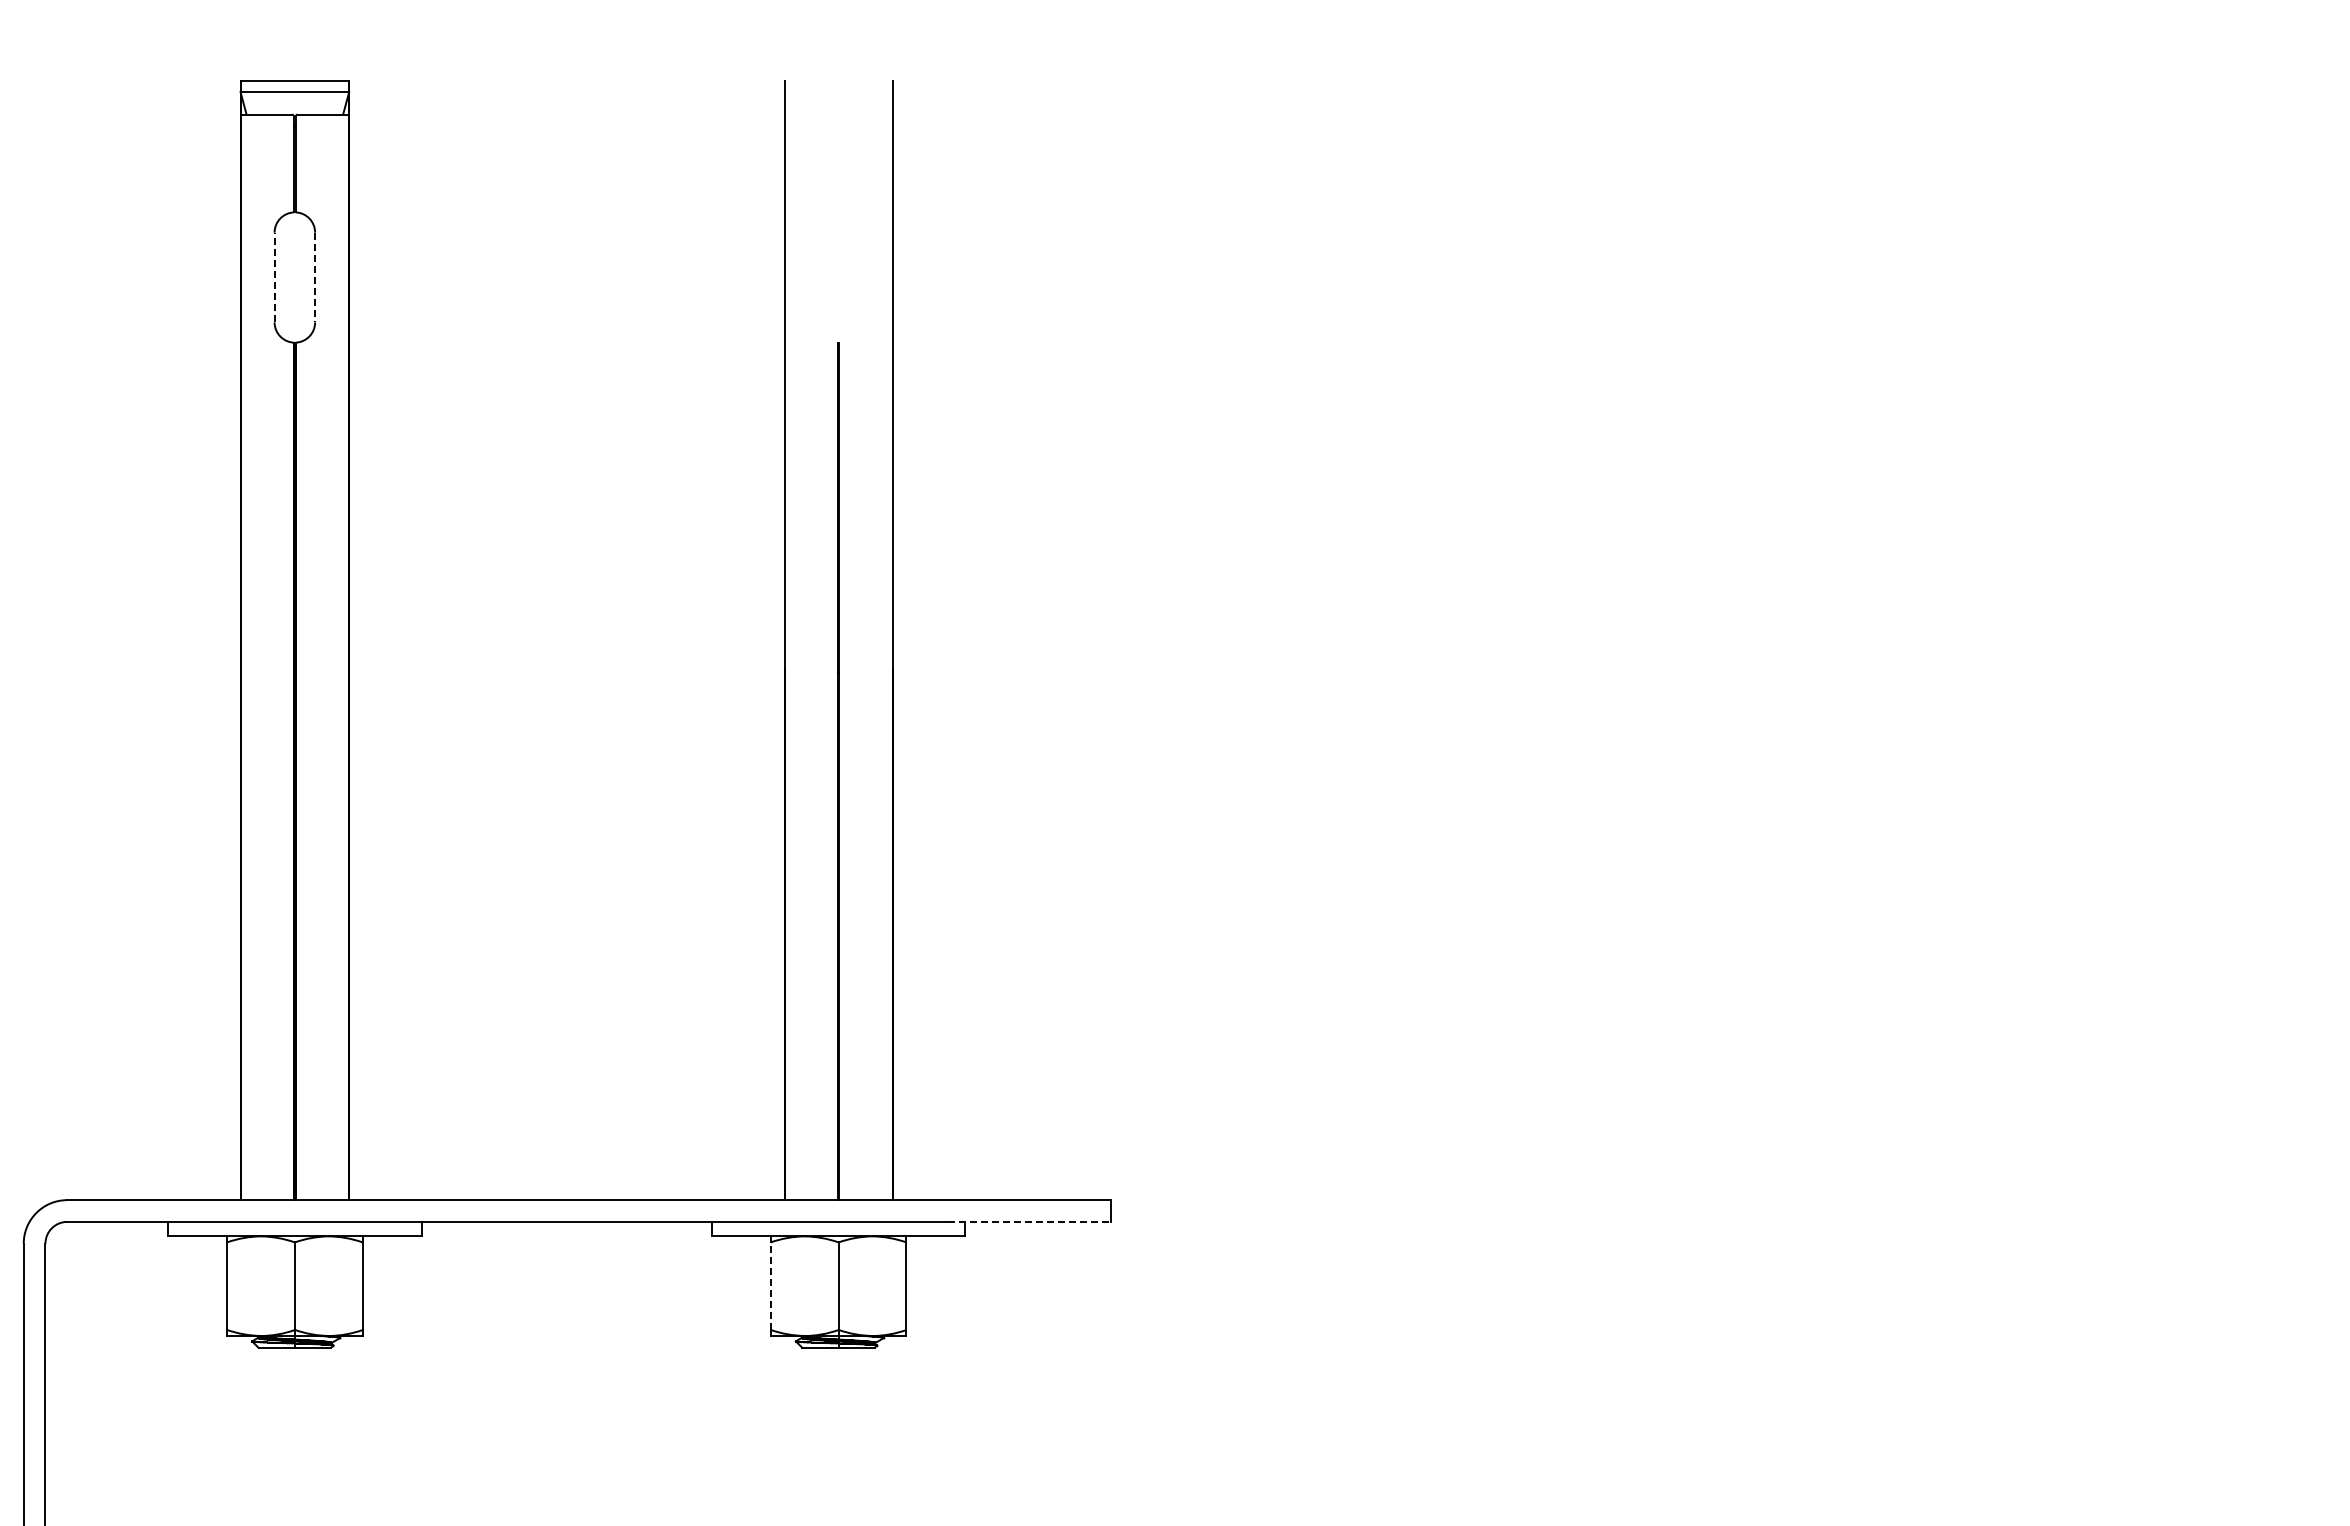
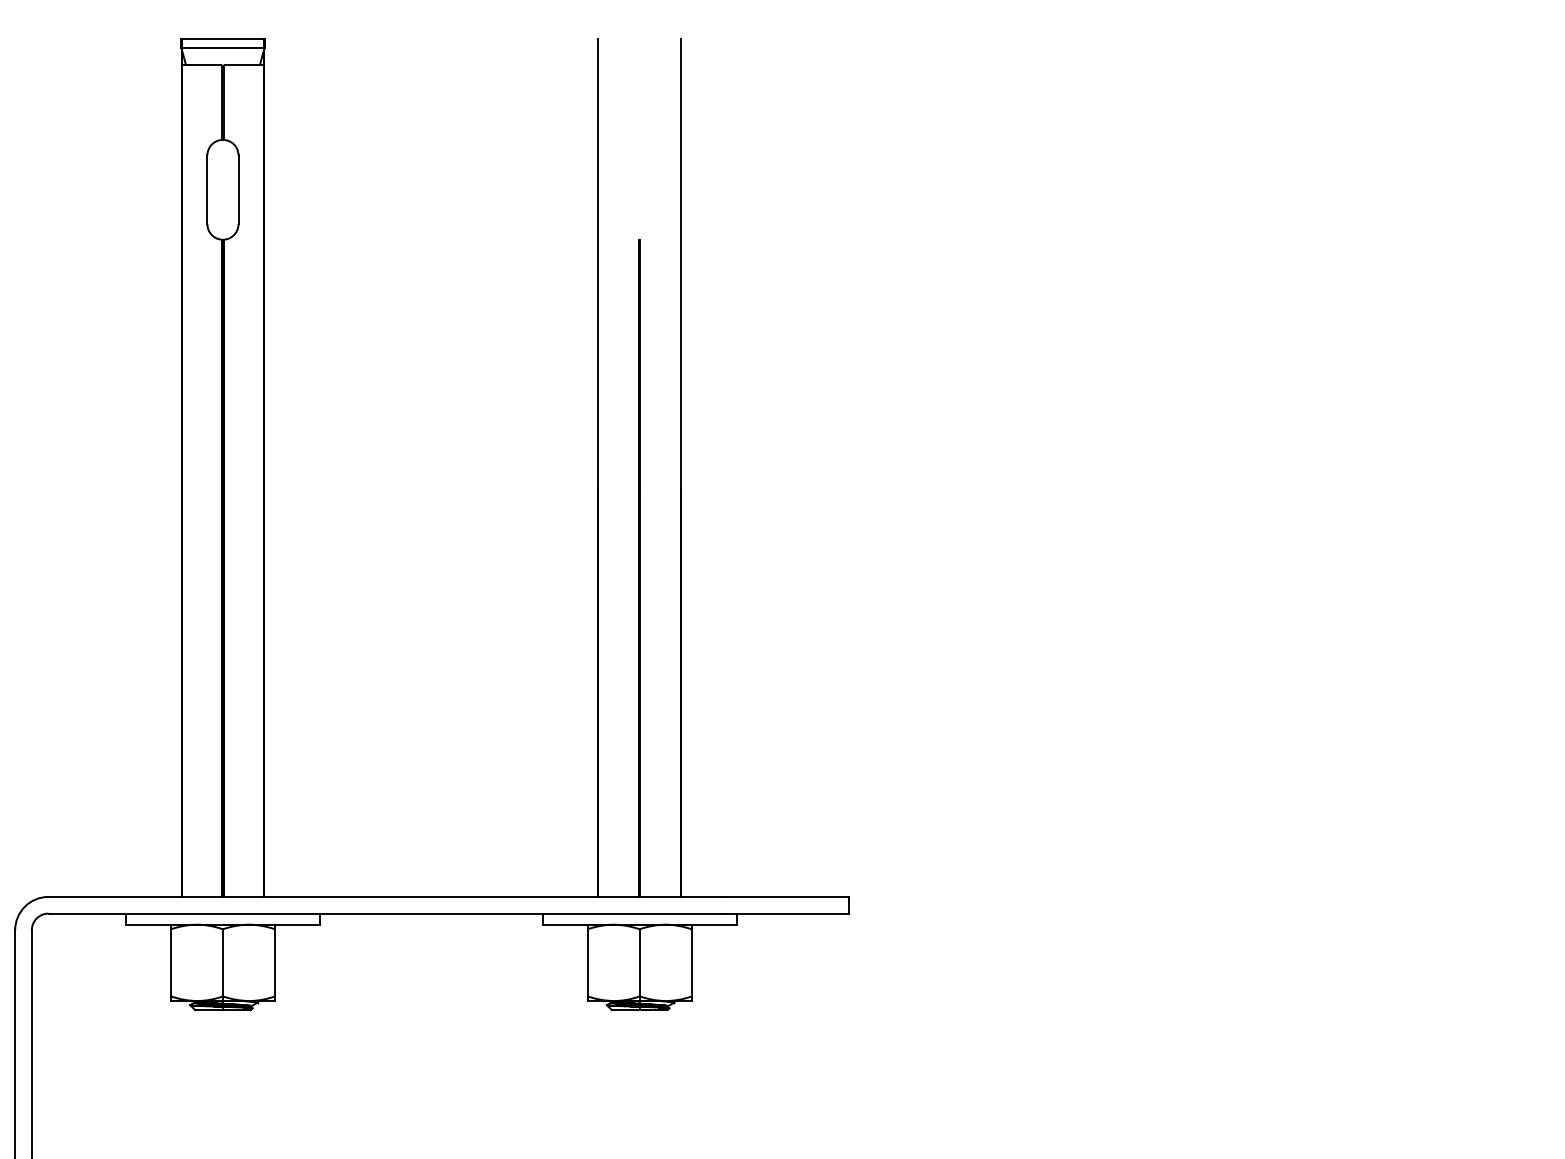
line: (274, 277) -> (207, 189), dashed -> solid
line: (315, 277) -> (238, 189), dashed -> solid
line: (1029, 1221) -> (785, 913), dashed -> solid
line: (770, 1286) -> (587, 963), dashed -> solid

